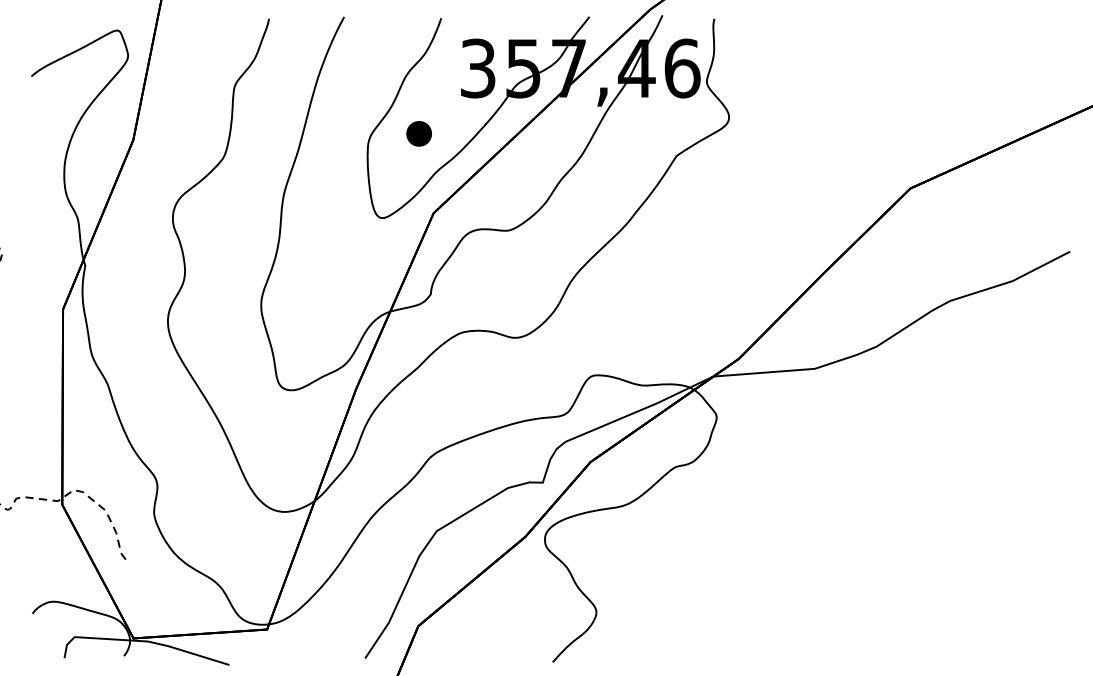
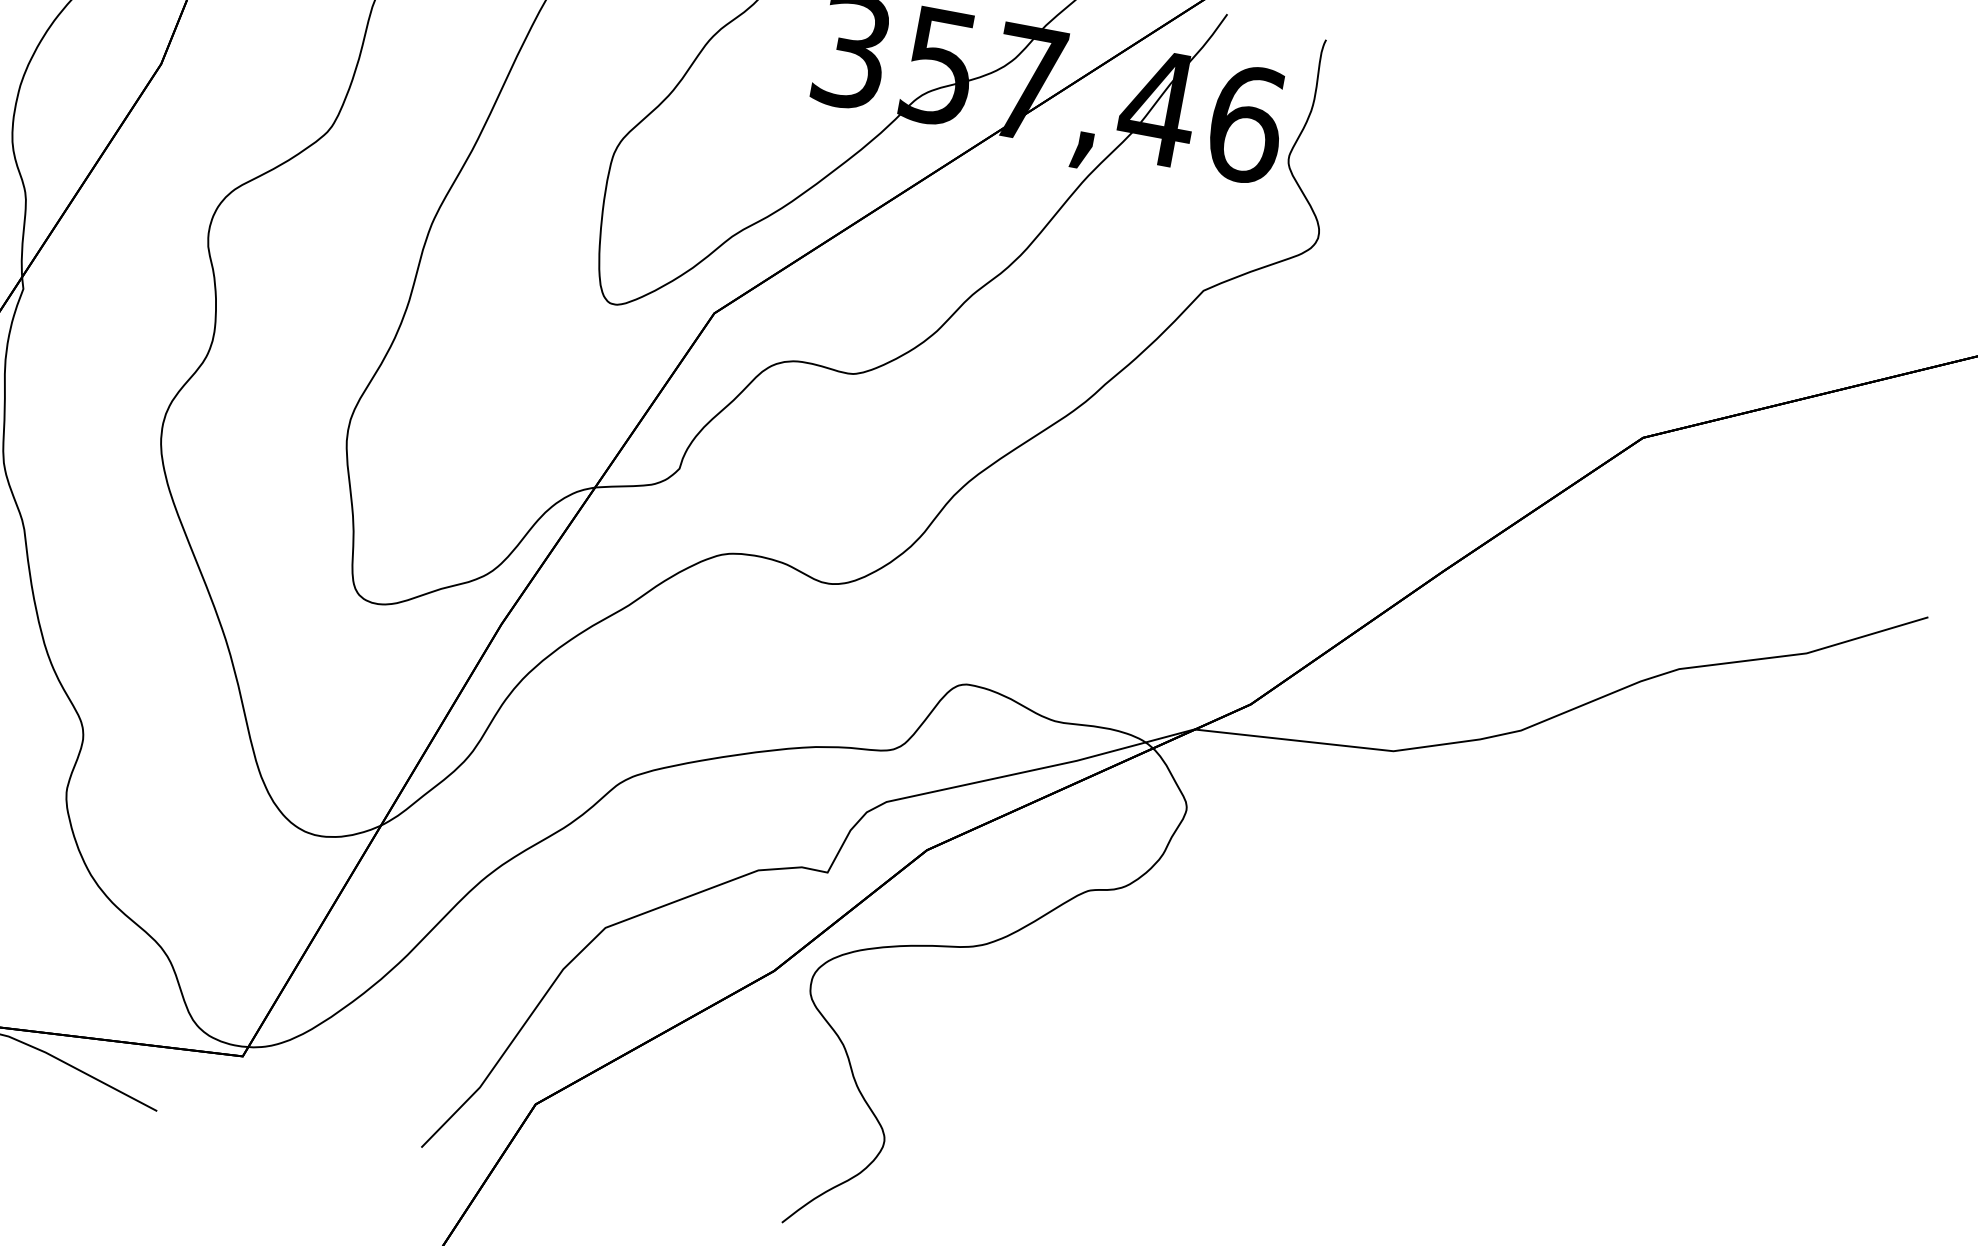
part: (418, 133) -> (713, 154), removed

